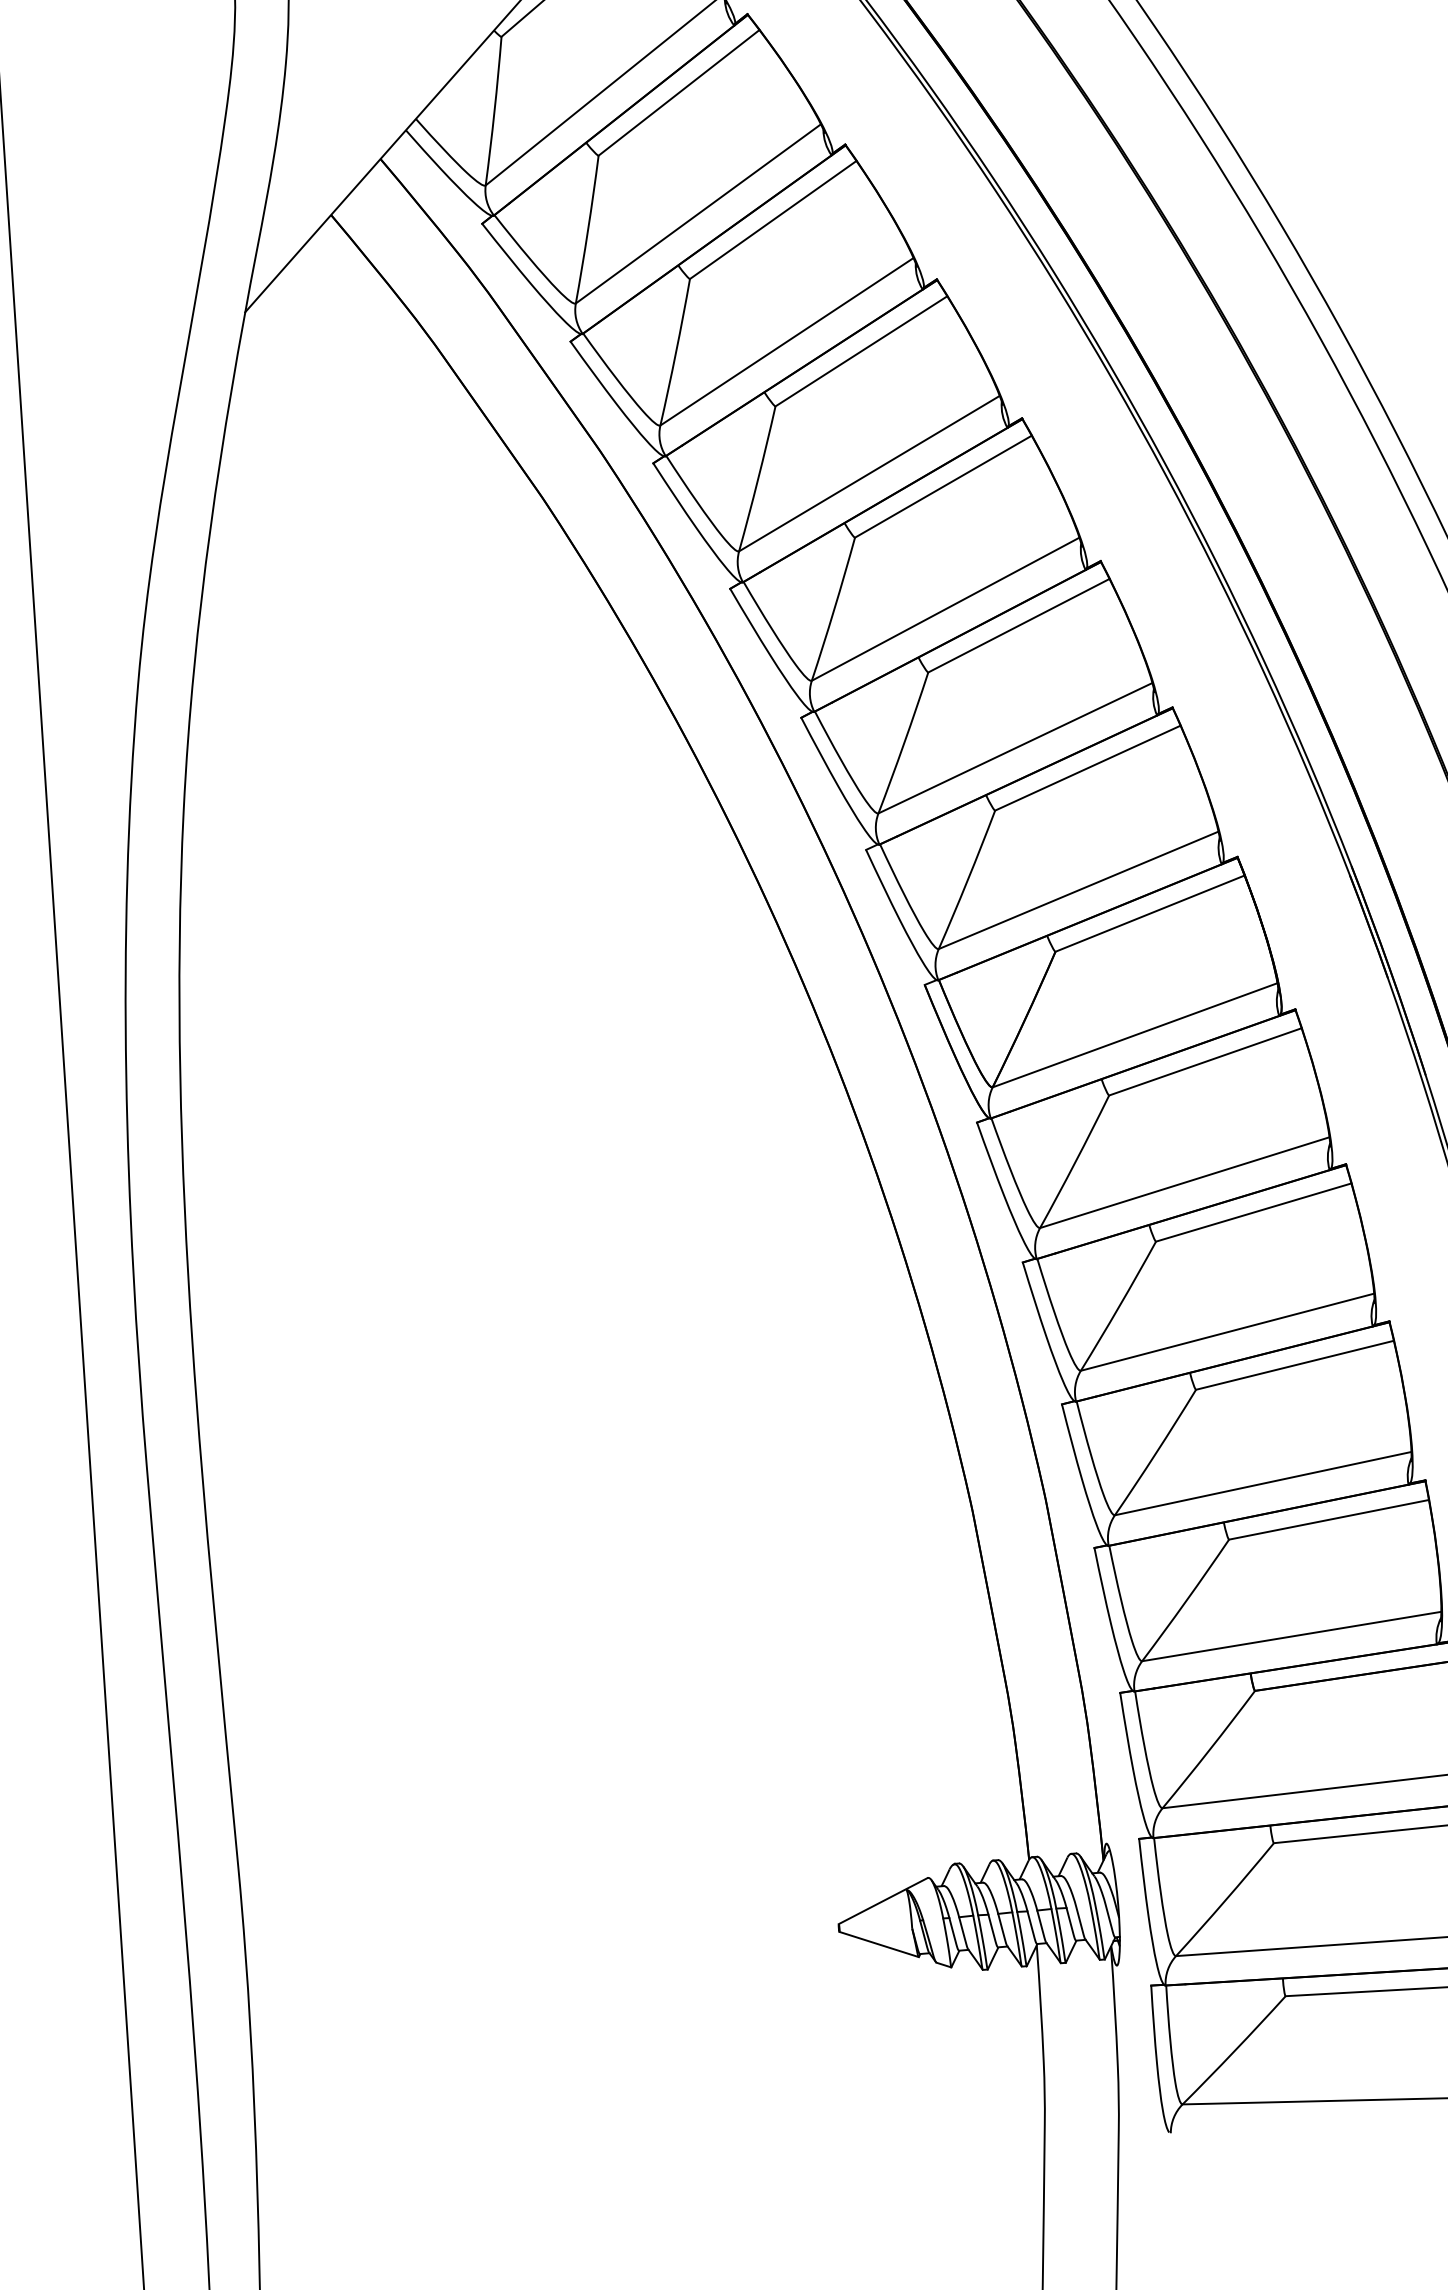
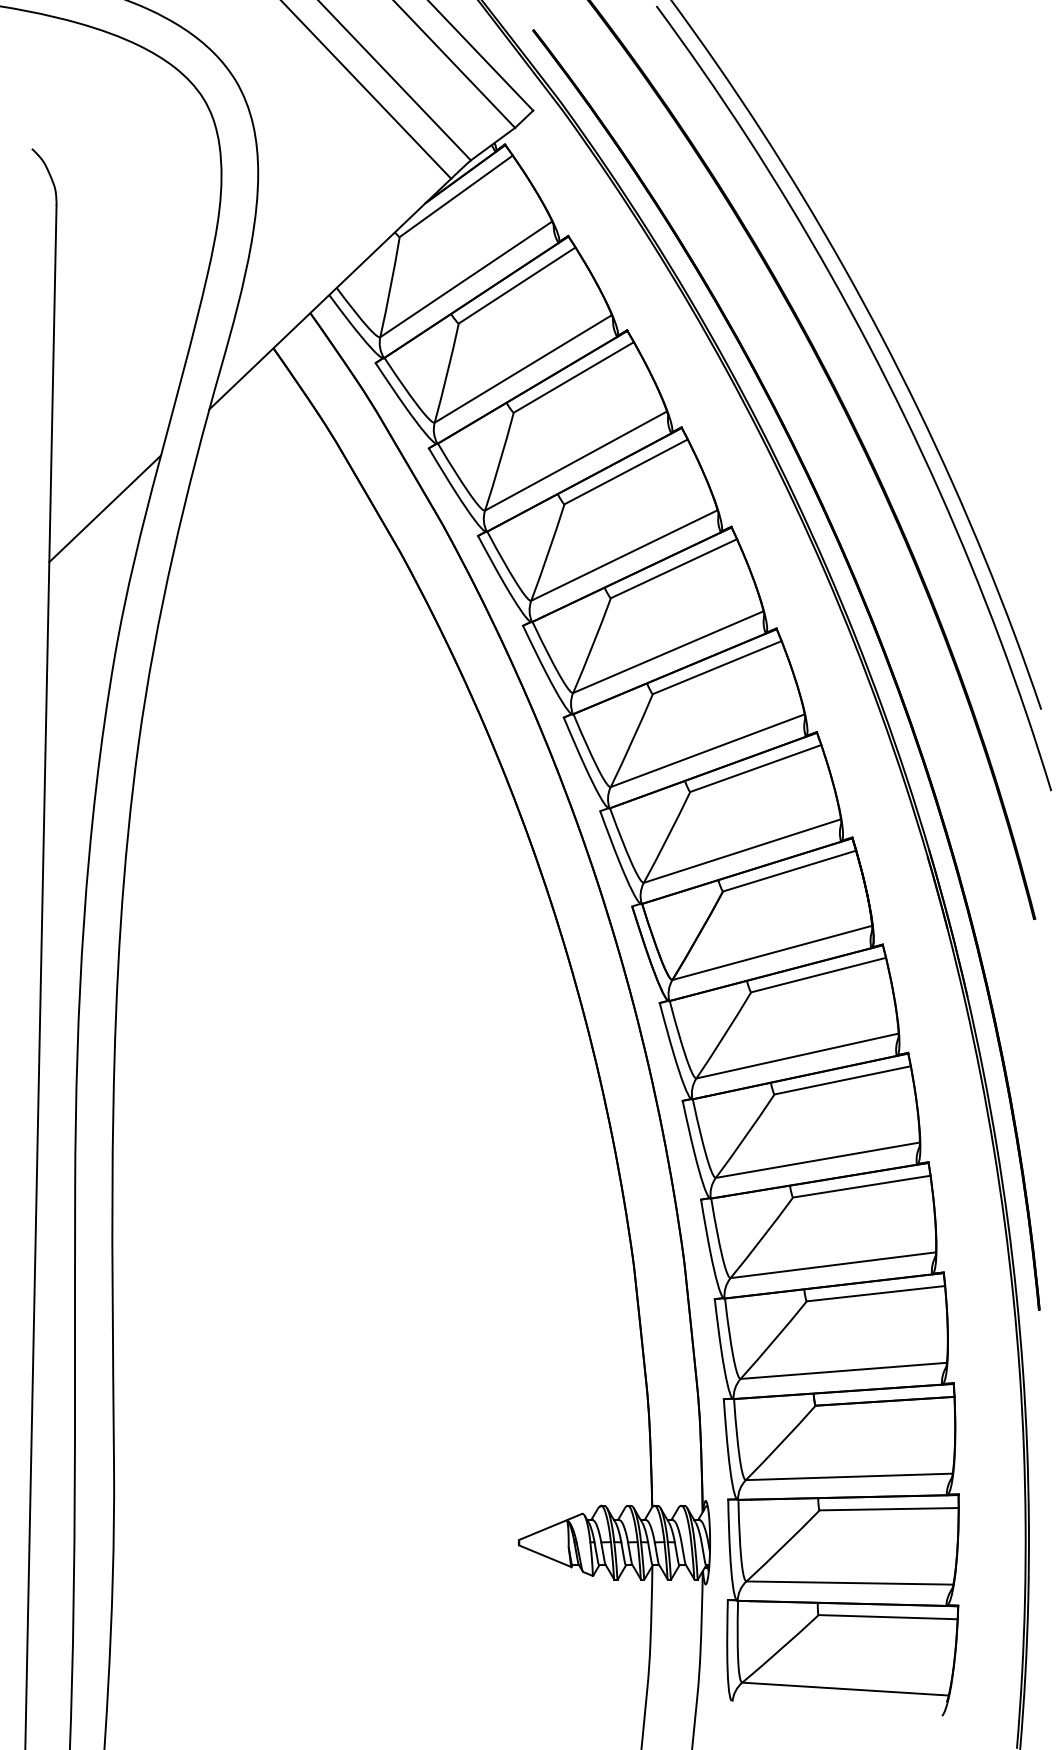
line: (105, 469) -> (105, 508), added

